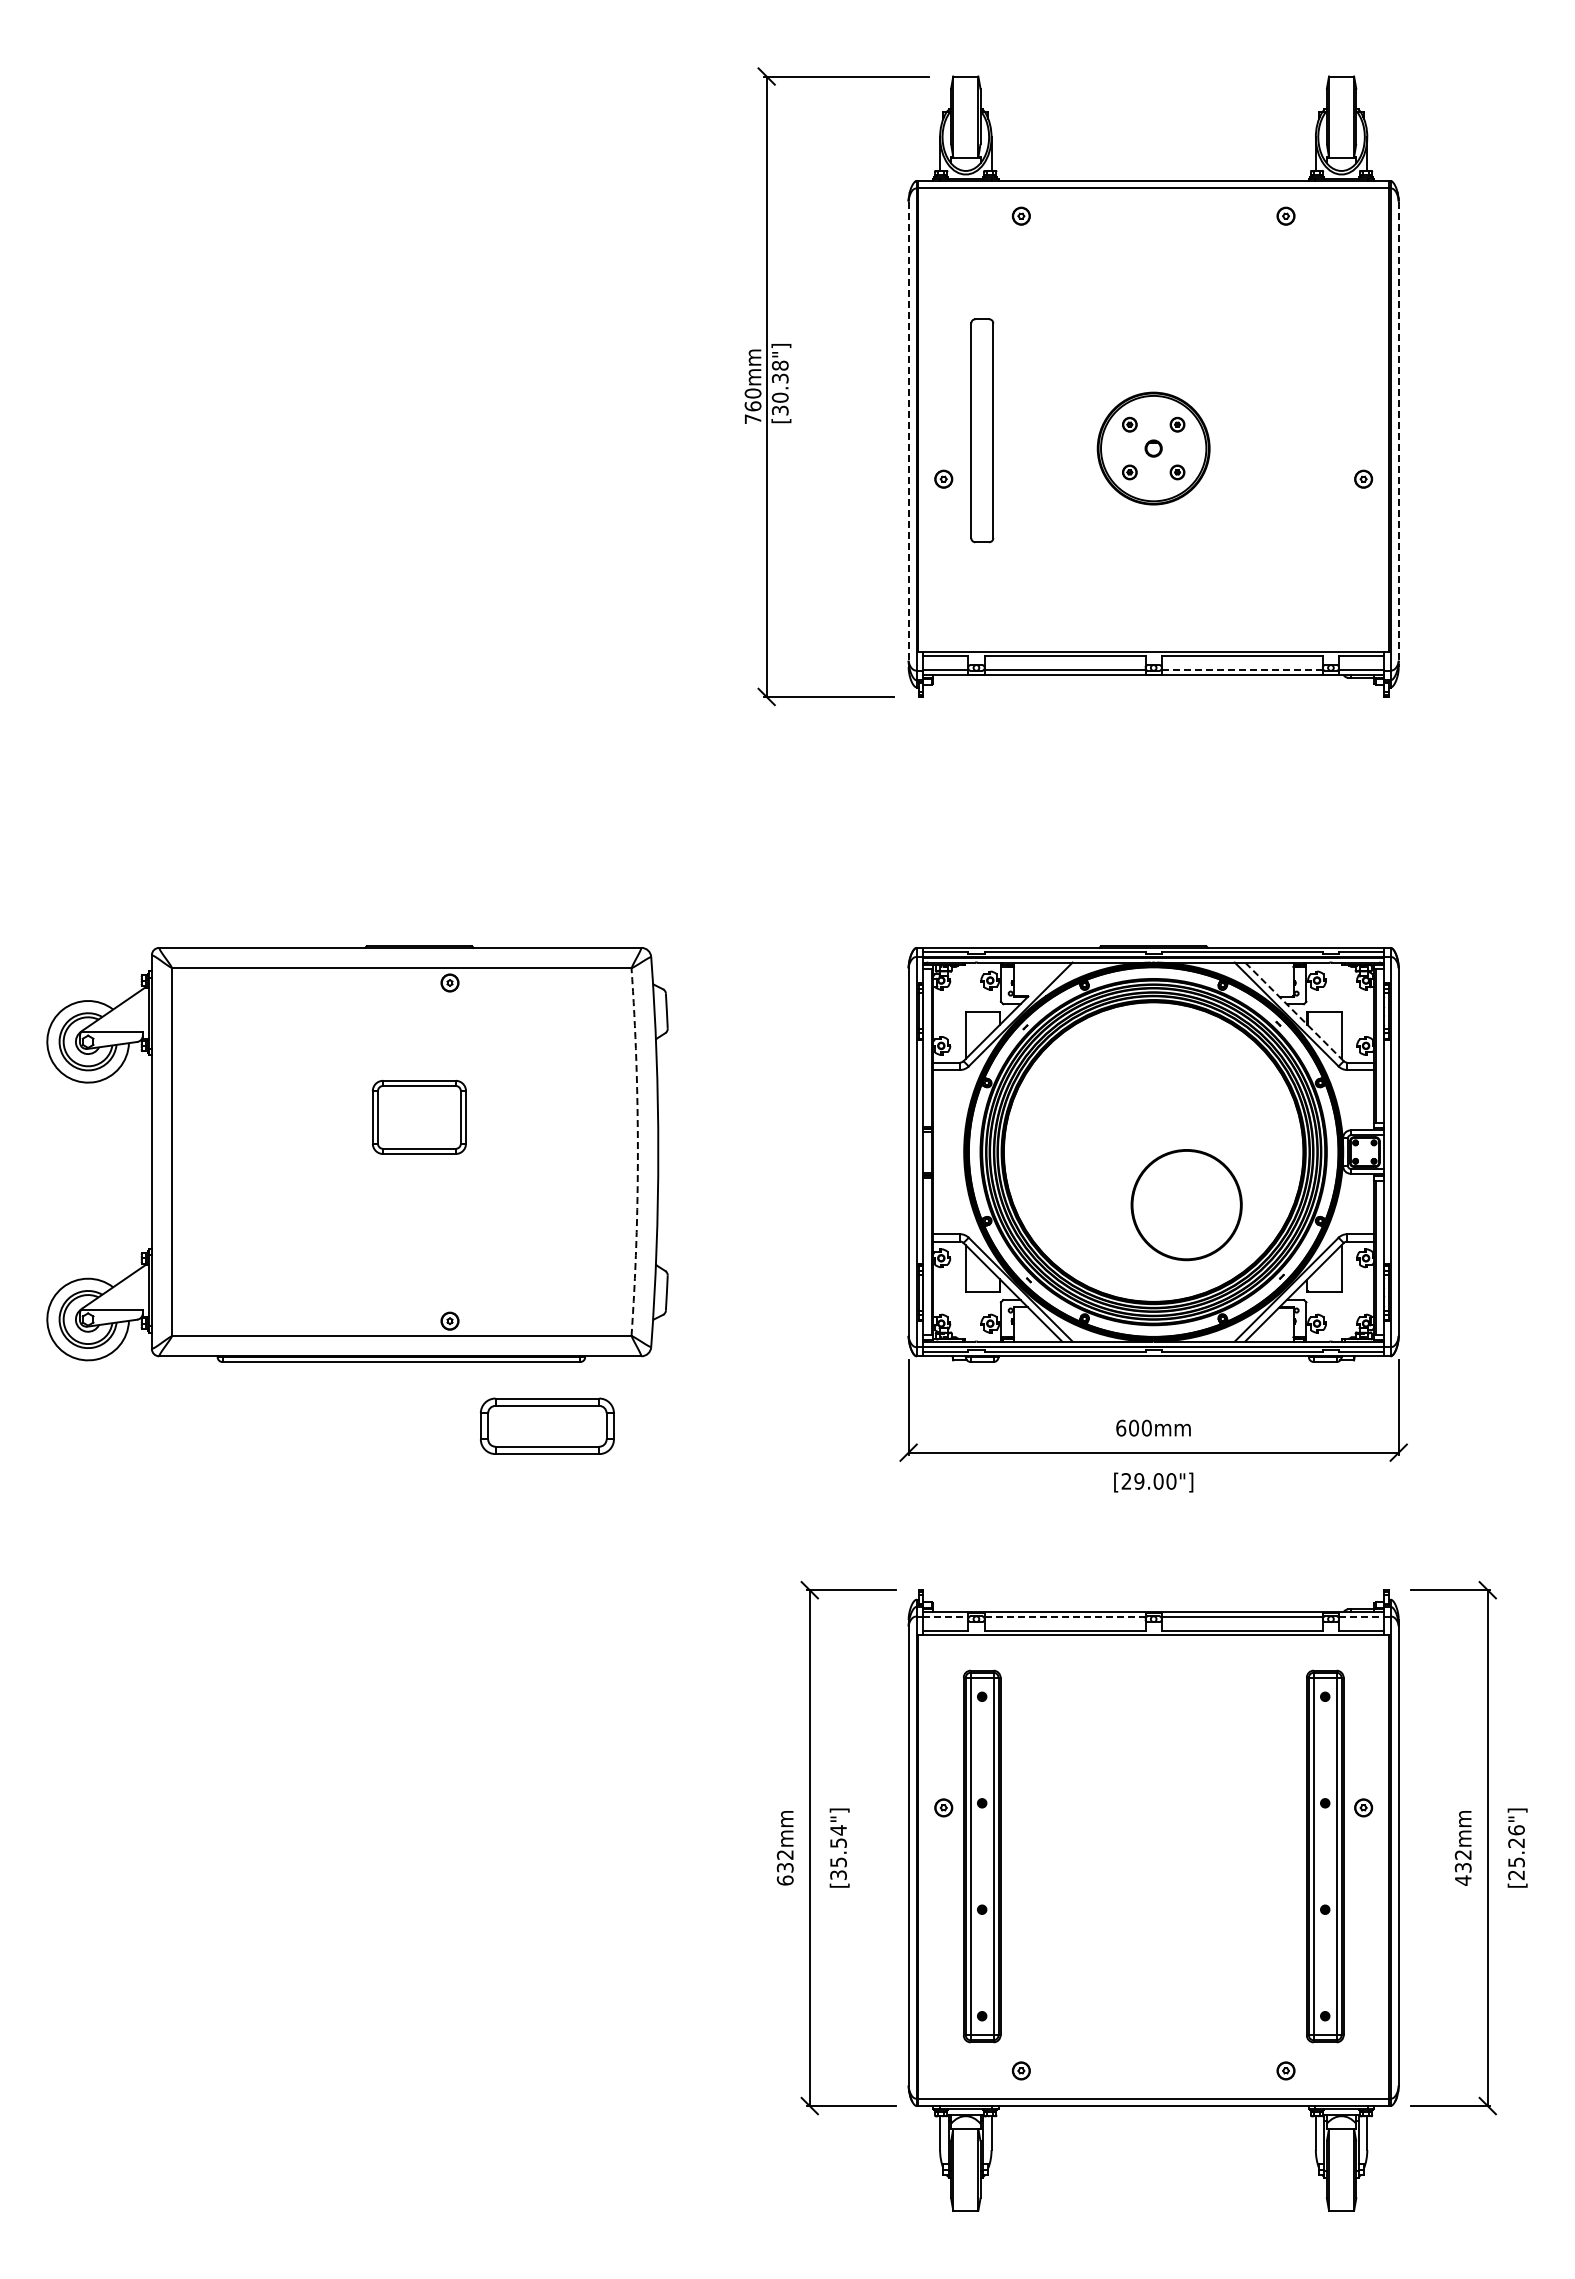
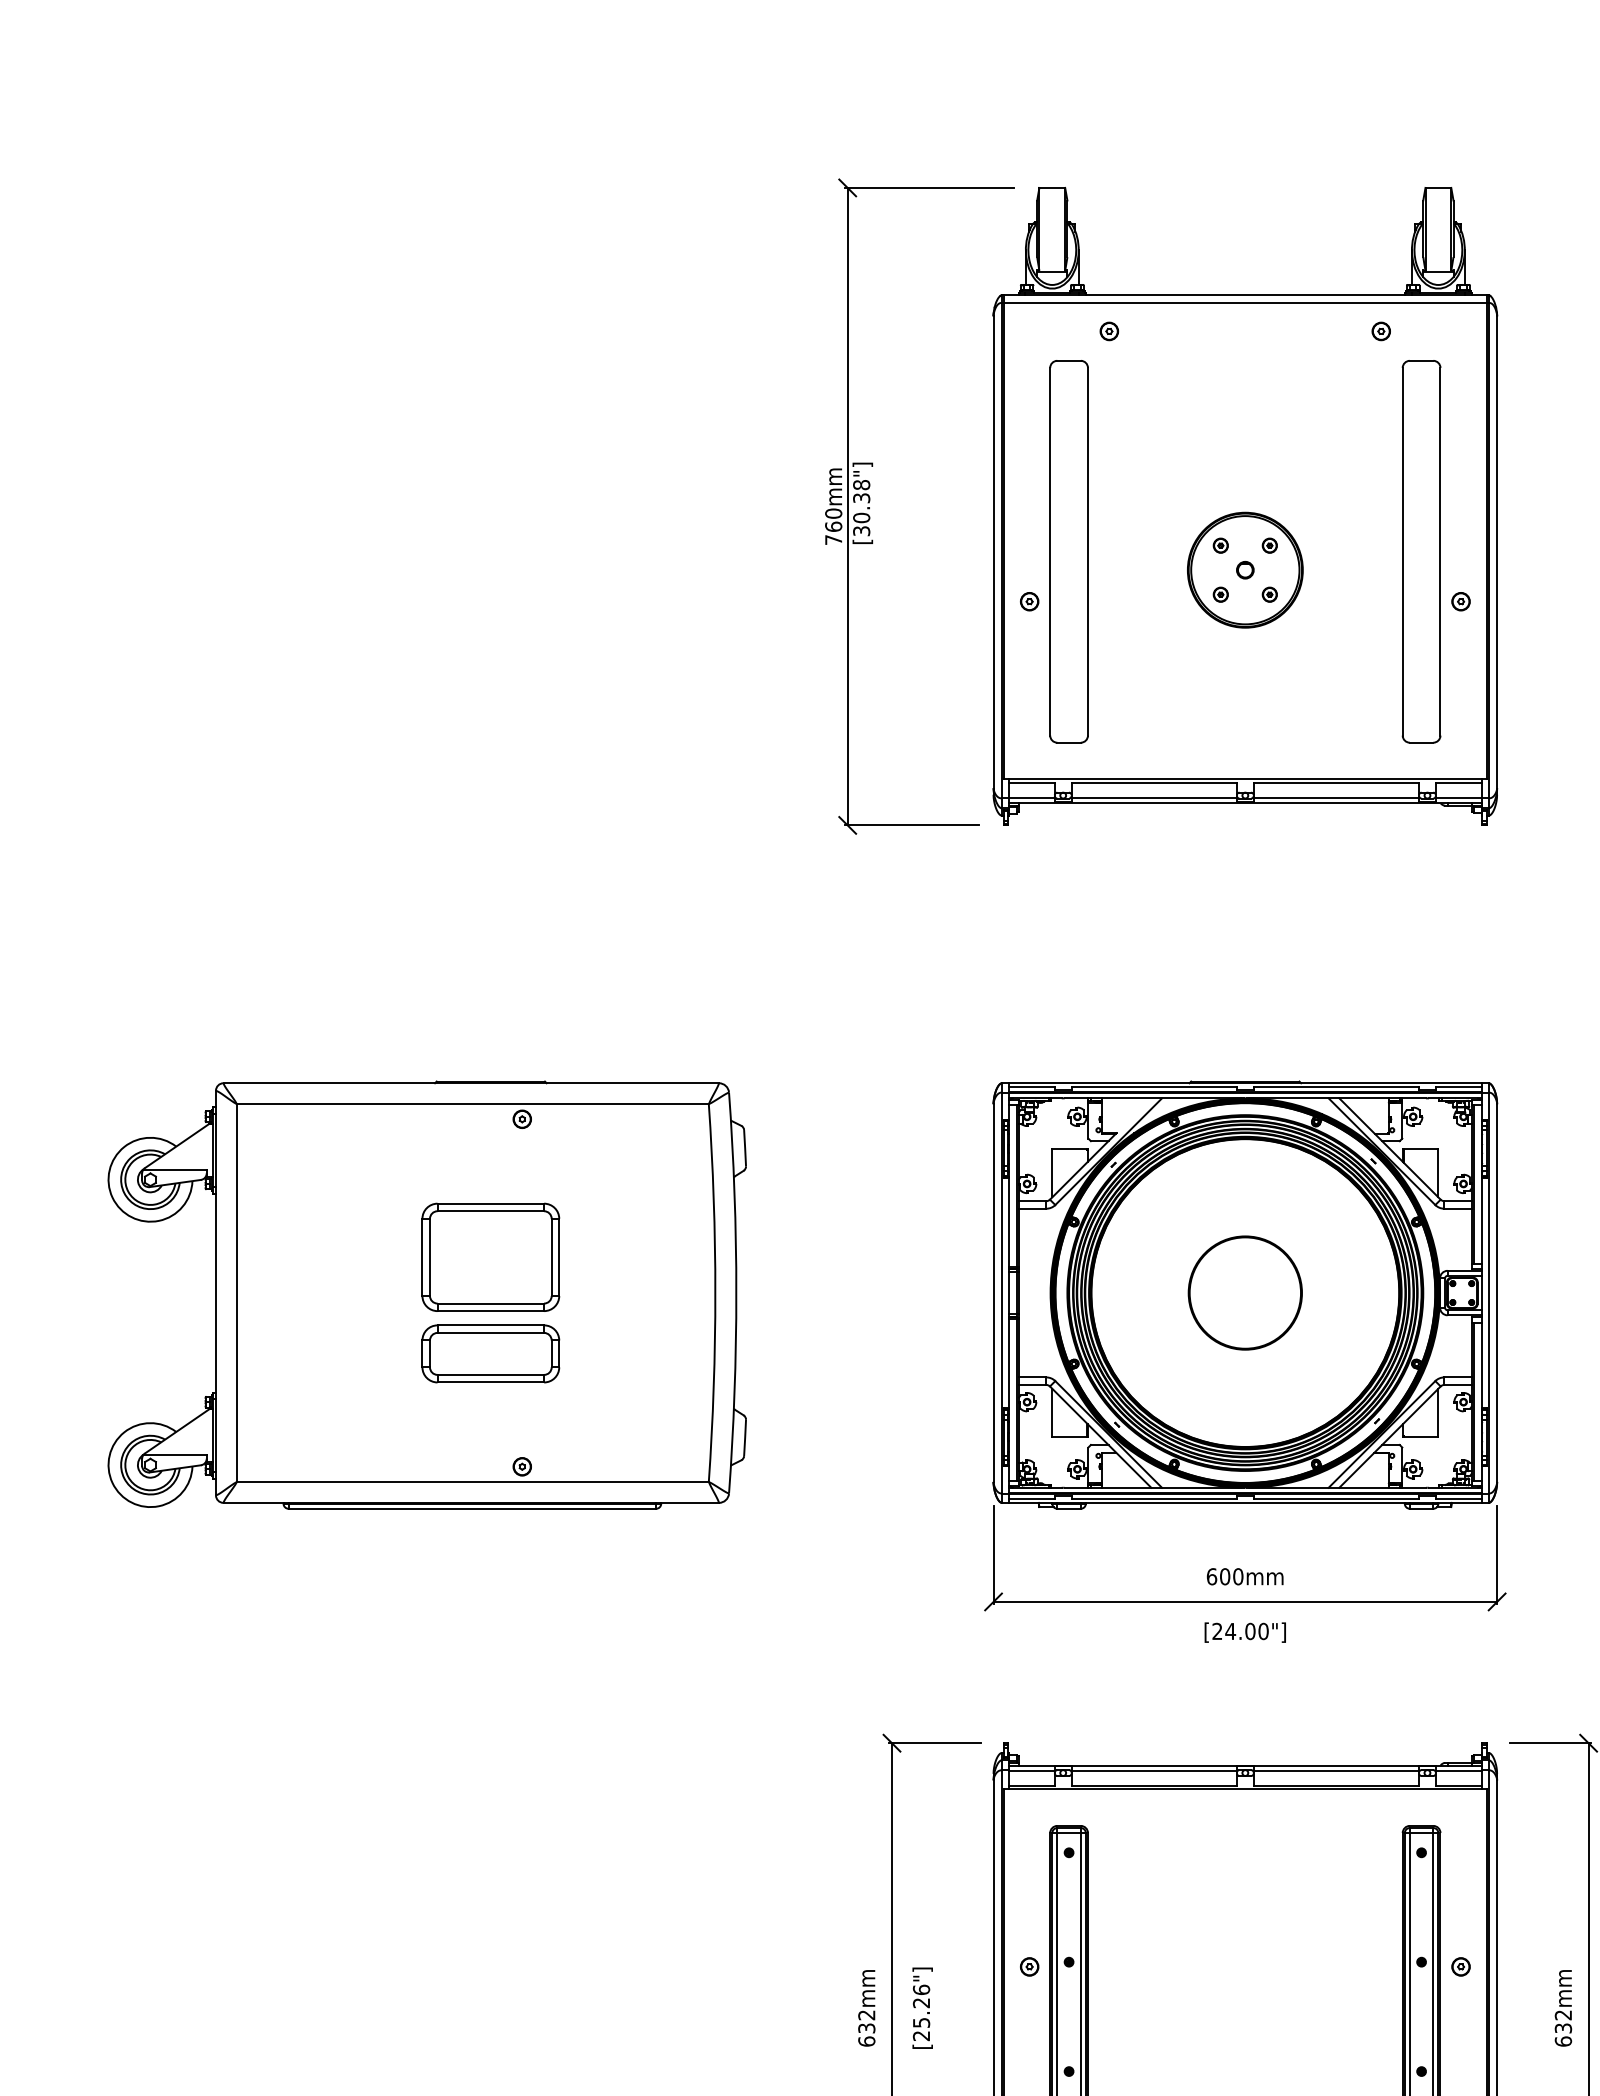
part: (982, 430) -> (1069, 551), size x1.67
part: (1325, 430) -> (1421, 551), added
line: (908, 434) -> (993, 555), dashed -> solid
line: (1398, 434) -> (1496, 555), dashed -> solid
line: (1242, 670) -> (1336, 798), dashed -> solid
line: (1294, 1011) -> (1390, 1148), dashed -> solid
part: (419, 1117) -> (490, 1257), size x1.43
arc: (637, 1152) -> (714, 1293), dashed -> solid
circle: (1186, 1205) -> (1245, 1293), moved
part: (547, 1425) -> (490, 1353), moved
text: (1139, 1481) -> (1230, 1631), [29.00"] -> [24.00"]
line: (946, 1616) -> (1032, 1770), dashed -> solid
line: (1065, 1616) -> (1154, 1770), dashed -> solid
line: (1362, 1616) -> (1459, 1770), dashed -> solid
text: (838, 1852) -> (921, 2012), [35.54"] -> [25.26"]
text: (1462, 1880) -> (1562, 2041), 432mm -> 632mm

